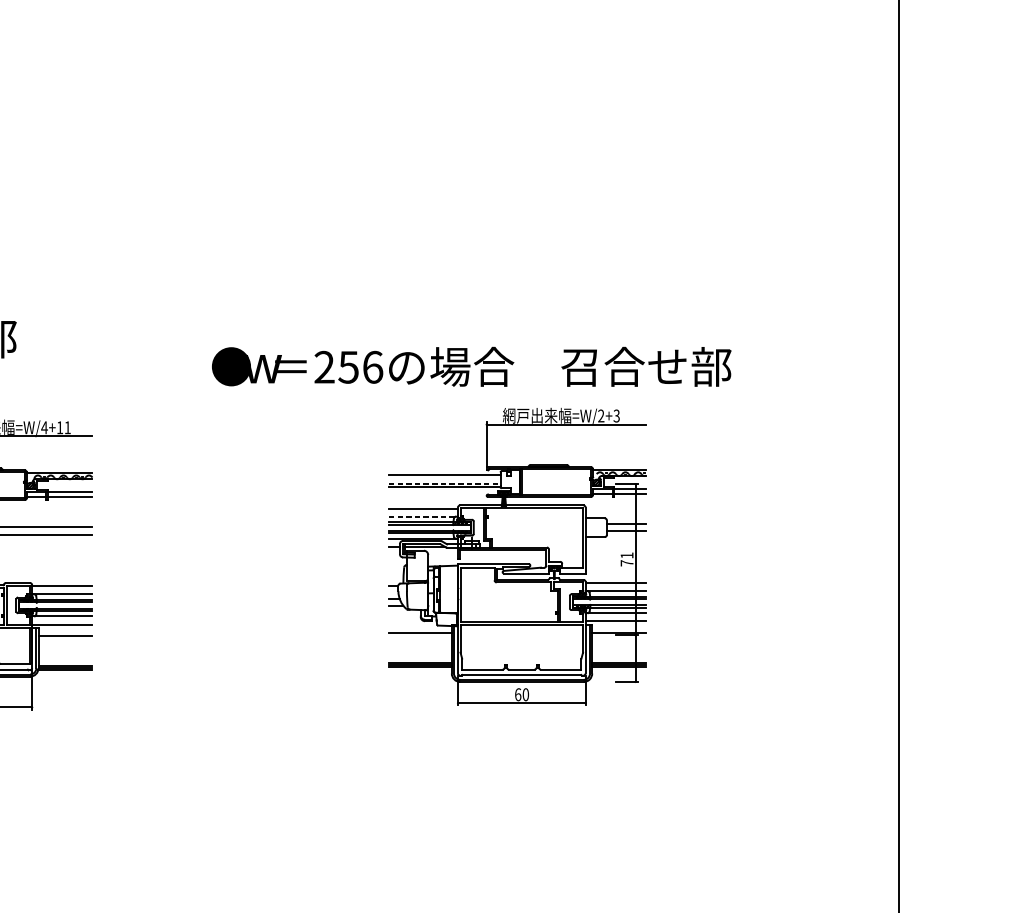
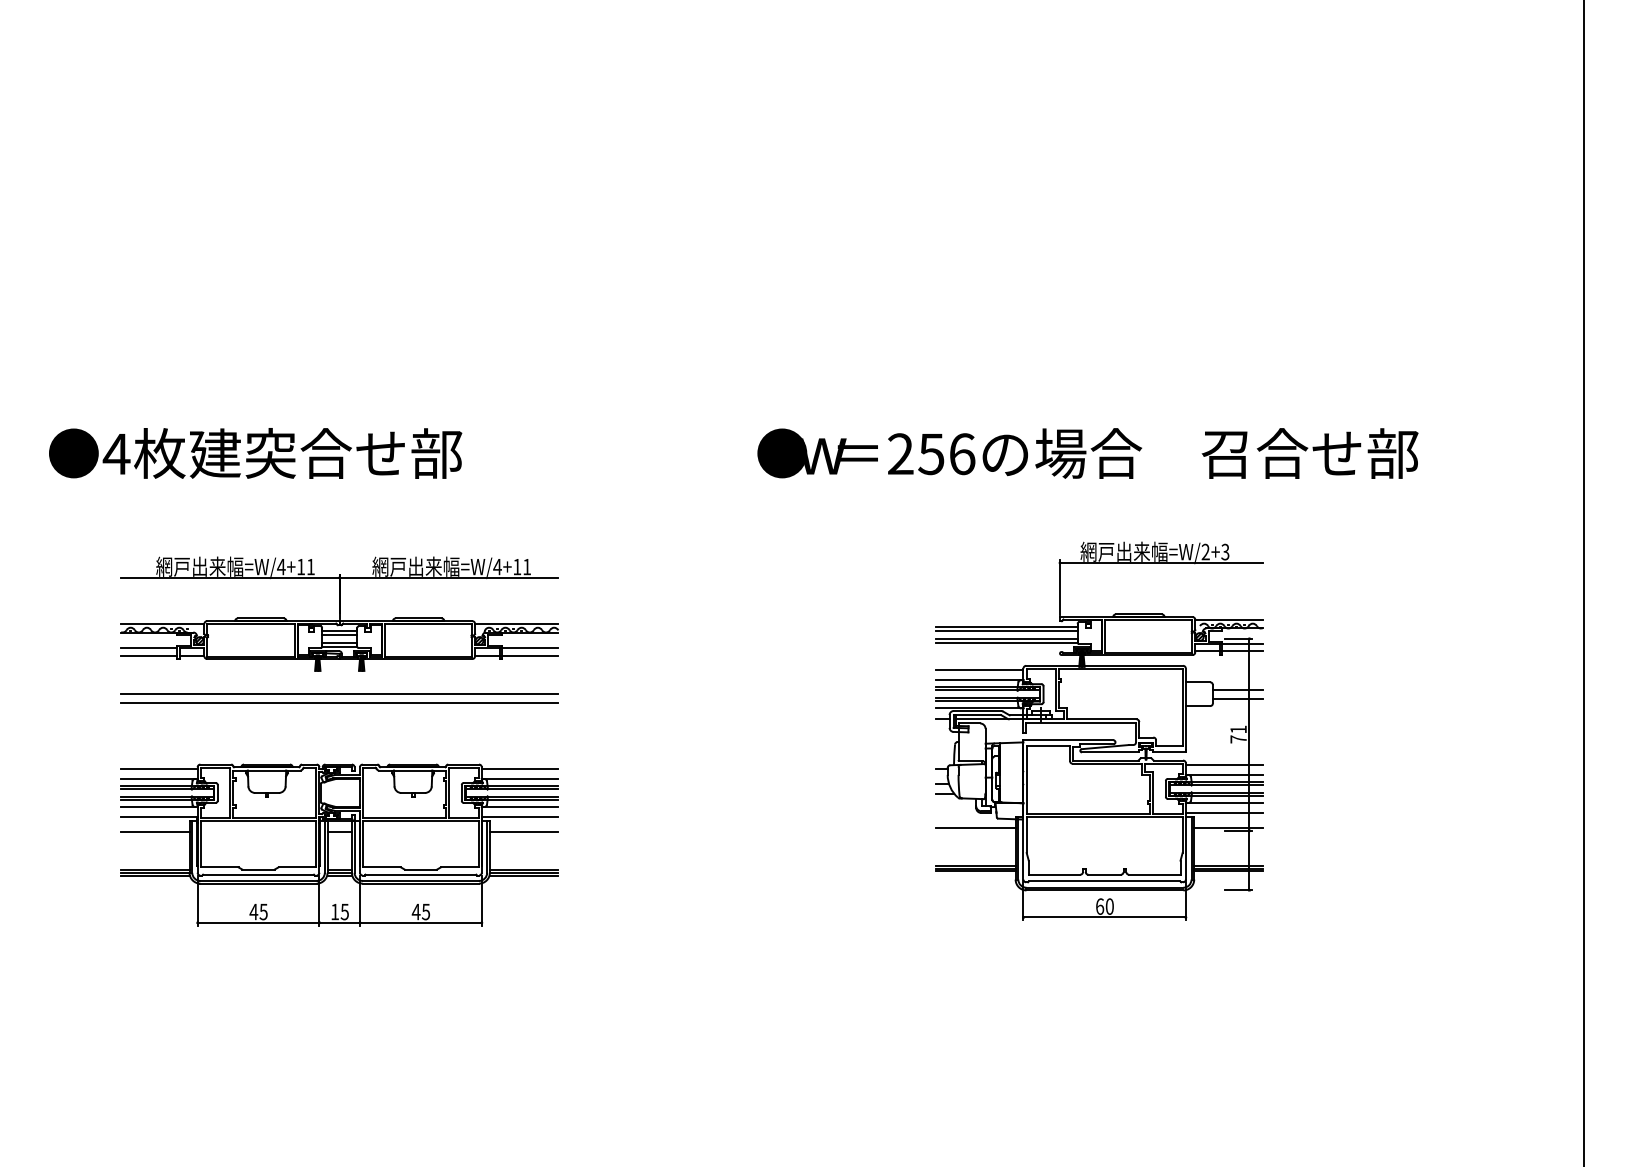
text: (471, 366) -> (1087, 453), moved
line: (444, 477) -> (1006, 630), added
line: (445, 483) -> (1007, 638), dashed -> solid
line: (422, 516) -> (978, 680), dashed -> solid

